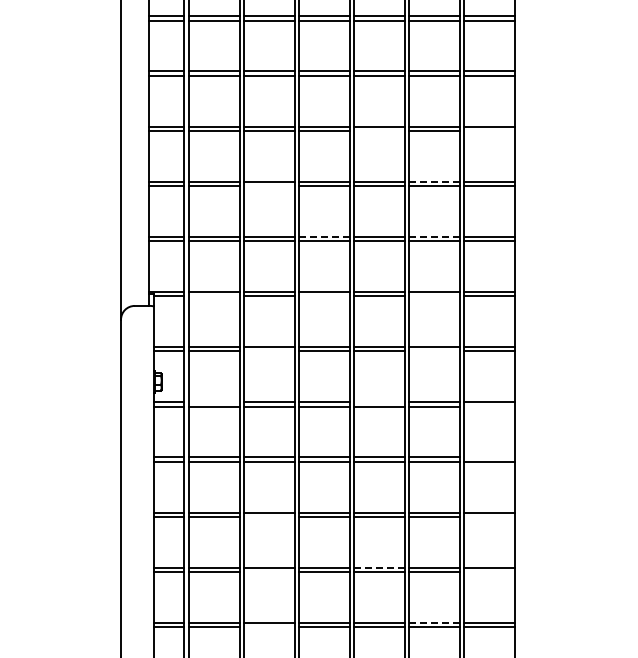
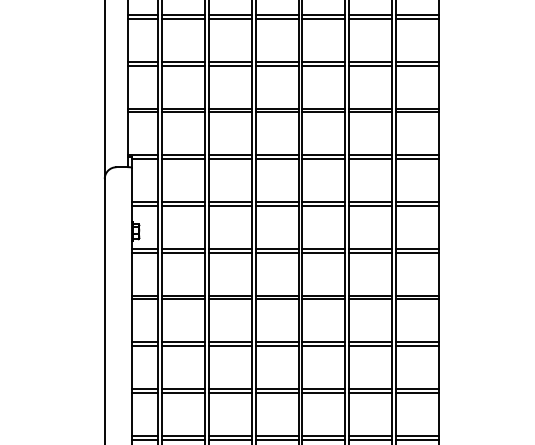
line: (379, 130) -> (323, 18), added
line: (489, 130) -> (417, 18), added
line: (434, 181) -> (370, 61), dashed -> solid
line: (268, 186) -> (229, 66), added
line: (323, 236) -> (276, 108), dashed -> solid
line: (434, 236) -> (370, 108), dashed -> solid
line: (213, 296) -> (183, 159), added
line: (323, 296) -> (276, 159), added
line: (434, 296) -> (370, 159), added
line: (268, 351) -> (229, 205), added
line: (434, 351) -> (370, 205), added
line: (213, 402) -> (183, 249), added
line: (379, 402) -> (323, 249), added
line: (489, 406) -> (417, 252), added
line: (489, 457) -> (417, 295), added
line: (268, 516) -> (229, 345), added
line: (489, 516) -> (417, 345), added
line: (379, 567) -> (323, 388), dashed -> solid
line: (268, 572) -> (229, 393), added
line: (489, 572) -> (417, 393), added
line: (434, 622) -> (370, 435), dashed -> solid
line: (268, 627) -> (229, 439), added

